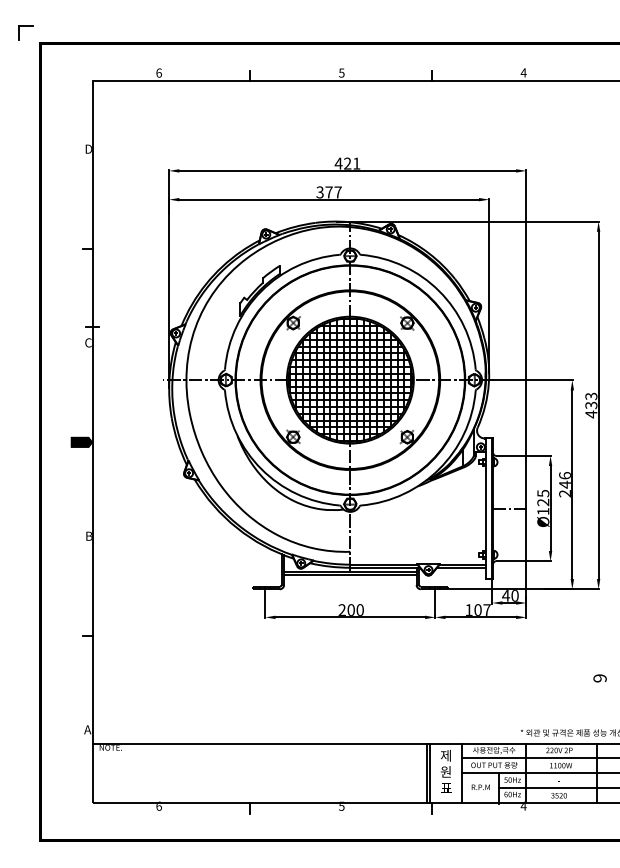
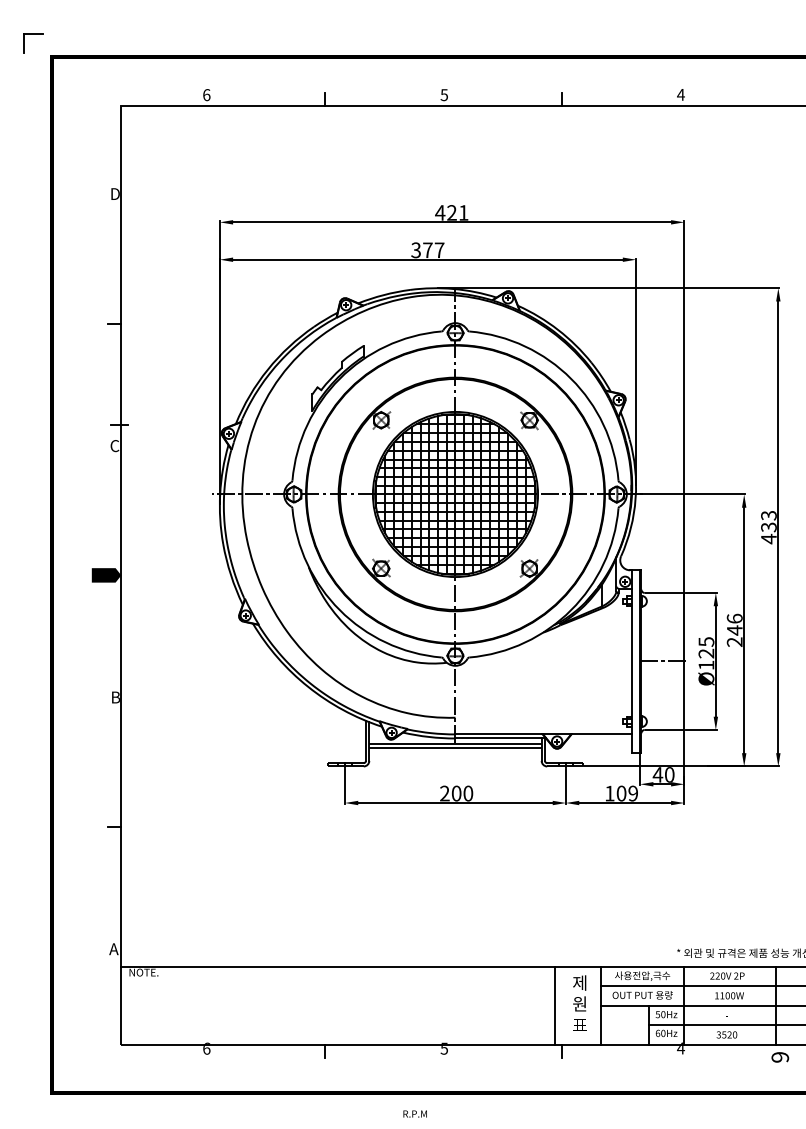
line: (461, 567) -> (599, 738), removed
text: (487, 610) -> (633, 793), 107 -> 109
text: (600, 678) -> (780, 1057), moved
line: (430, 773) -> (559, 1005), removed
text: (480, 786) -> (414, 1113), moved

